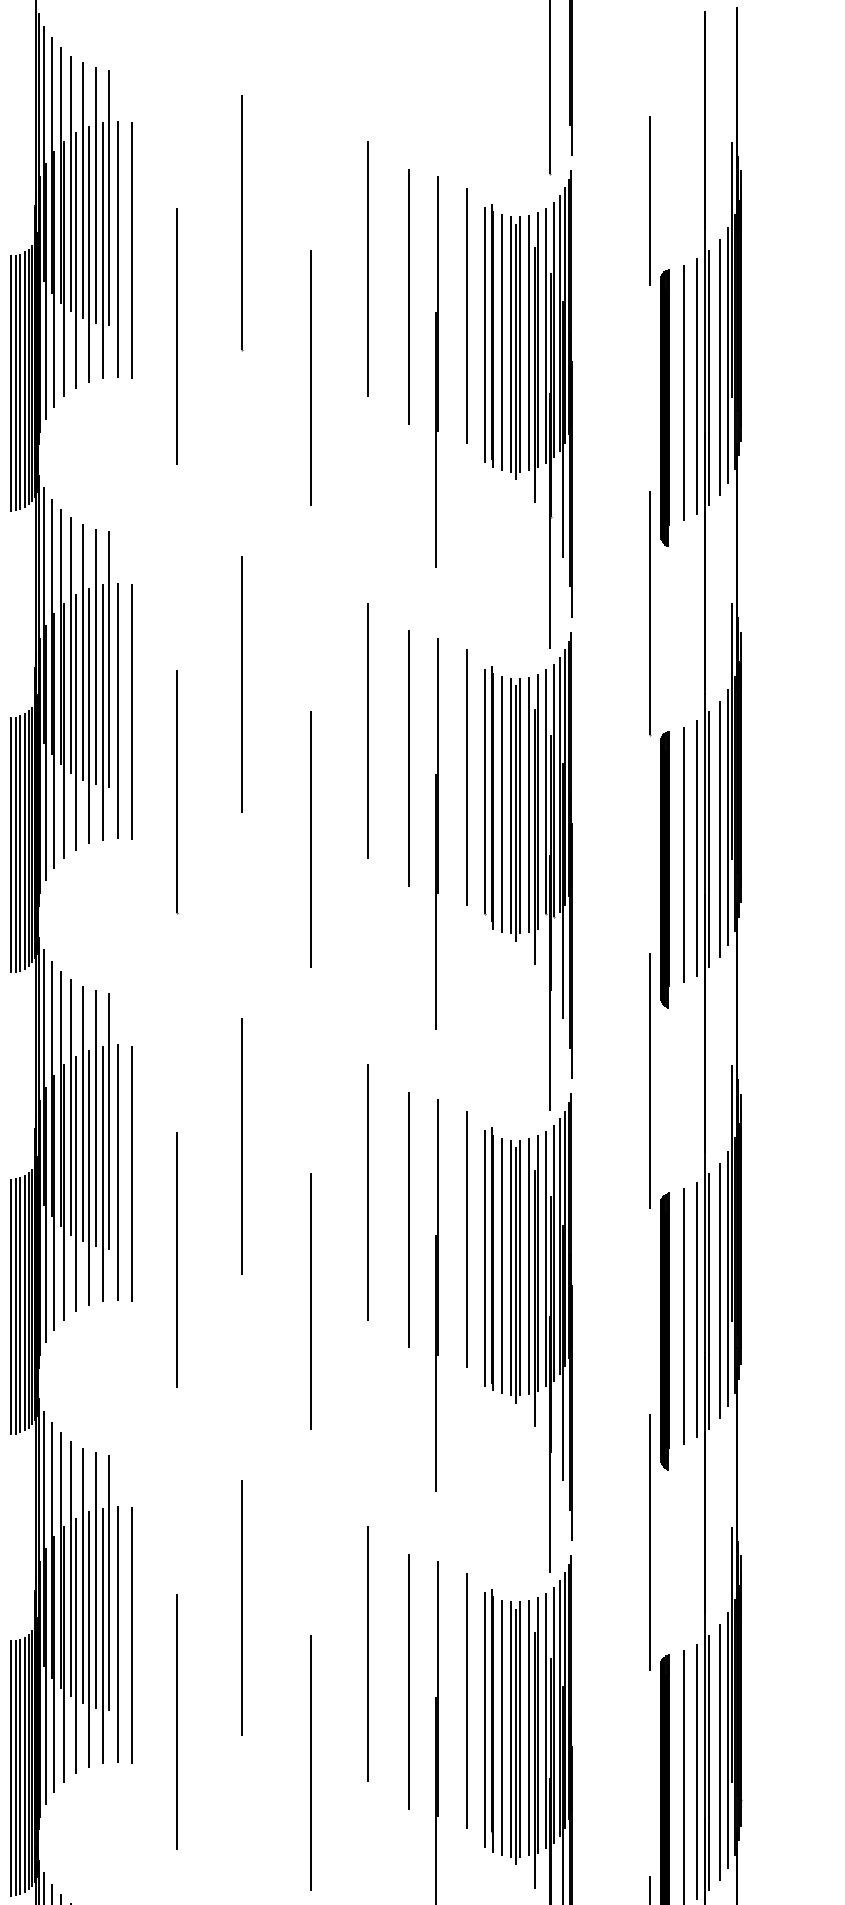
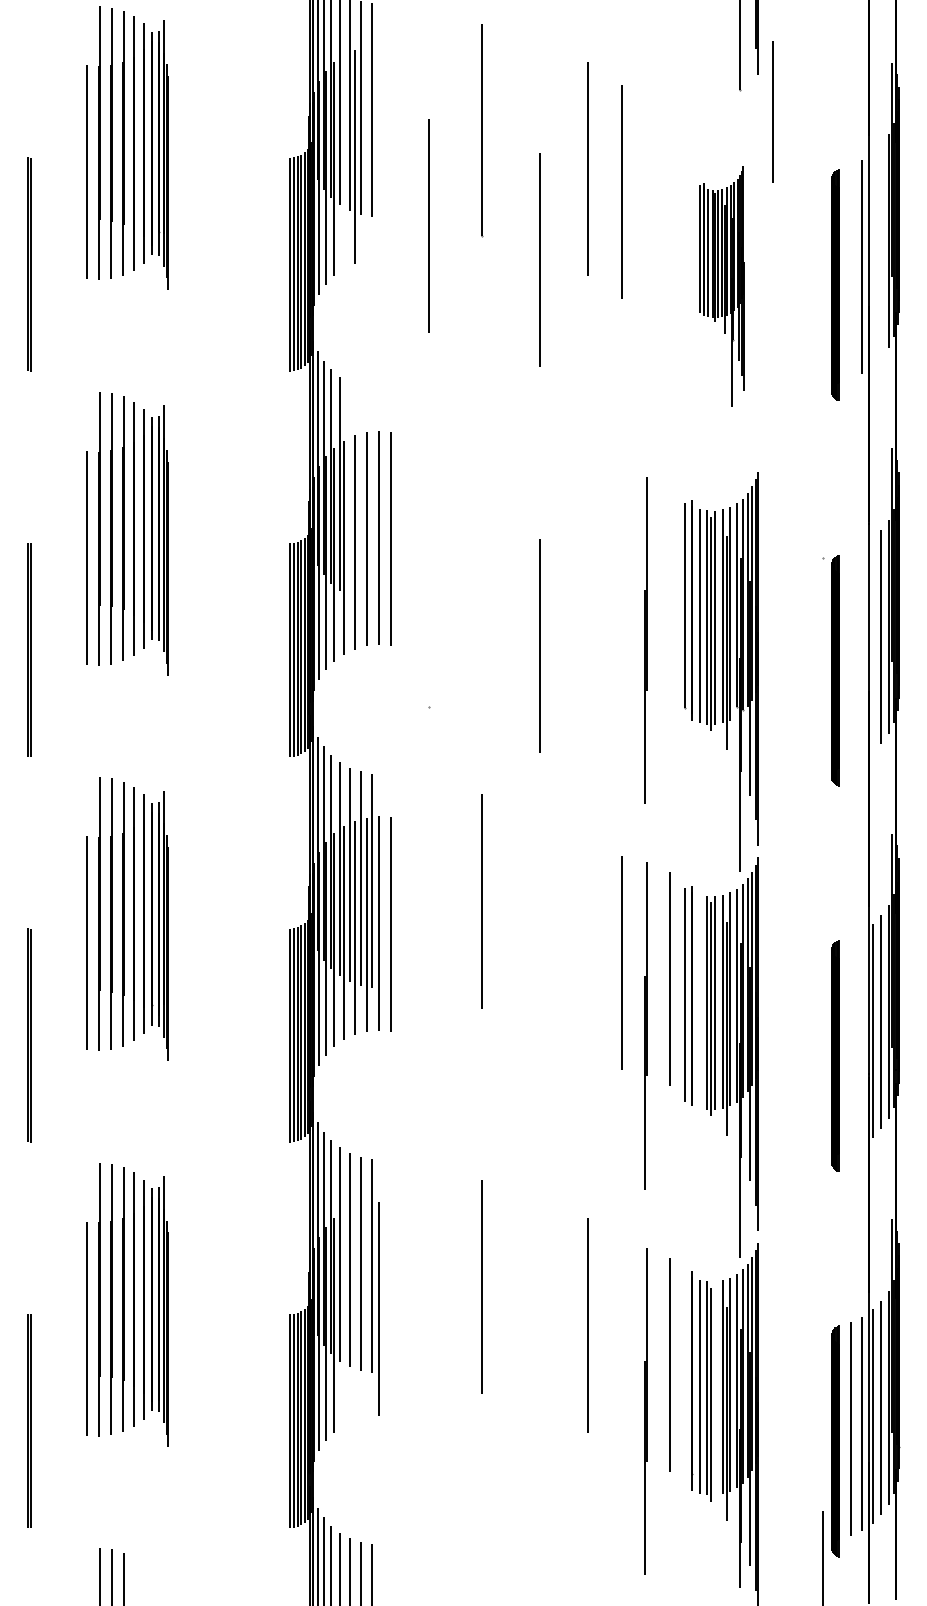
line: (649, 199) -> (772, 111), moved
line: (117, 249) -> (378, 152), removed
line: (102, 250) -> (366, 153), removed
line: (131, 250) -> (390, 153), removed
line: (76, 261) -> (344, 162), removed
line: (467, 316) -> (670, 208), removed
line: (719, 367) -> (881, 251), removed
part: (437, 371) -> (645, 254), removed
line: (709, 378) -> (872, 260), removed
line: (683, 392) -> (851, 272), removed
part: (528, 409) -> (721, 286), size x0.6
line: (649, 613) -> (822, 456), removed
line: (83, 652) -> (350, 489), removed
line: (95, 657) -> (360, 493), removed
line: (108, 659) -> (371, 495), removed
line: (241, 685) -> (482, 516), removed
line: (367, 730) -> (587, 554), removed
line: (408, 758) -> (621, 577), removed
line: (467, 777) -> (670, 593), removed
line: (177, 791) -> (428, 605), removed
line: (709, 839) -> (872, 645), removed
line: (697, 847) -> (862, 652), removed
line: (683, 855) -> (851, 658), removed
line: (649, 1080) -> (822, 846), removed
line: (367, 1192) -> (587, 940), removed
line: (177, 1260) -> (428, 996), removed
line: (501, 1266) -> (699, 1001), removed
line: (310, 1300) -> (539, 1030), removed
line: (697, 1310) -> (862, 1038), removed
line: (683, 1316) -> (851, 1043), removed
line: (649, 1542) -> (822, 1232), removed
line: (131, 1635) -> (390, 1309), removed
line: (102, 1636) -> (366, 1310), removed
line: (89, 1639) -> (355, 1313), removed
line: (76, 1645) -> (344, 1318), removed
line: (408, 1681) -> (621, 1348), removed
line: (485, 1720) -> (685, 1380), removed
line: (177, 1721) -> (428, 1381), removed
line: (519, 1729) -> (714, 1388), removed
line: (310, 1763) -> (539, 1416), removed

